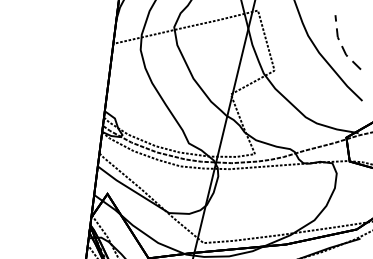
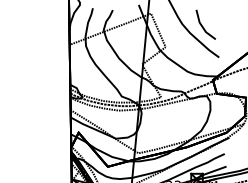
line: (341, 44) -> (202, 26), dashed -> solid

